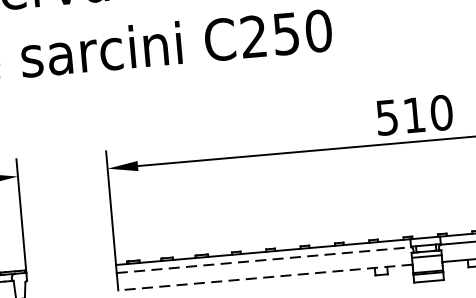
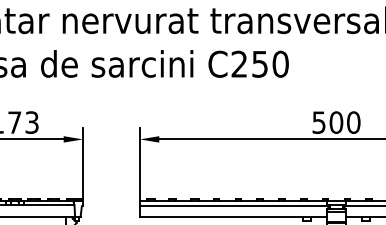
text: (414, 115) -> (336, 122), 510 -> 500
line: (263, 259) -> (233, 205), dashed -> solid
line: (265, 277) -> (233, 216), dashed -> solid

